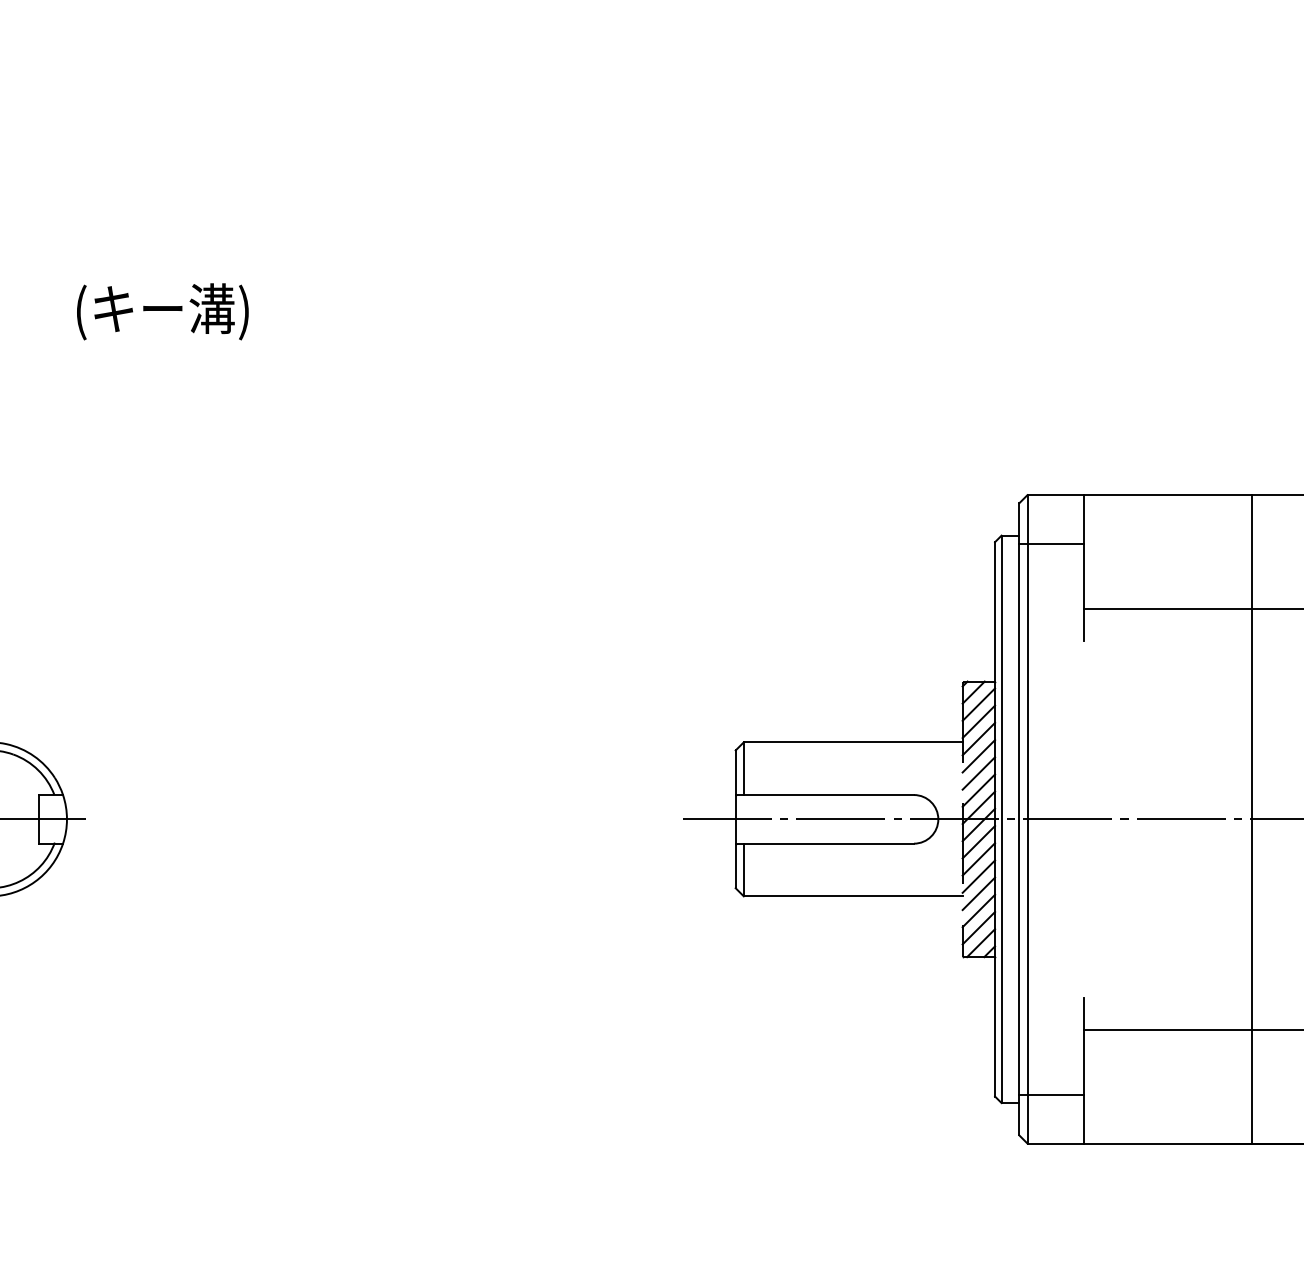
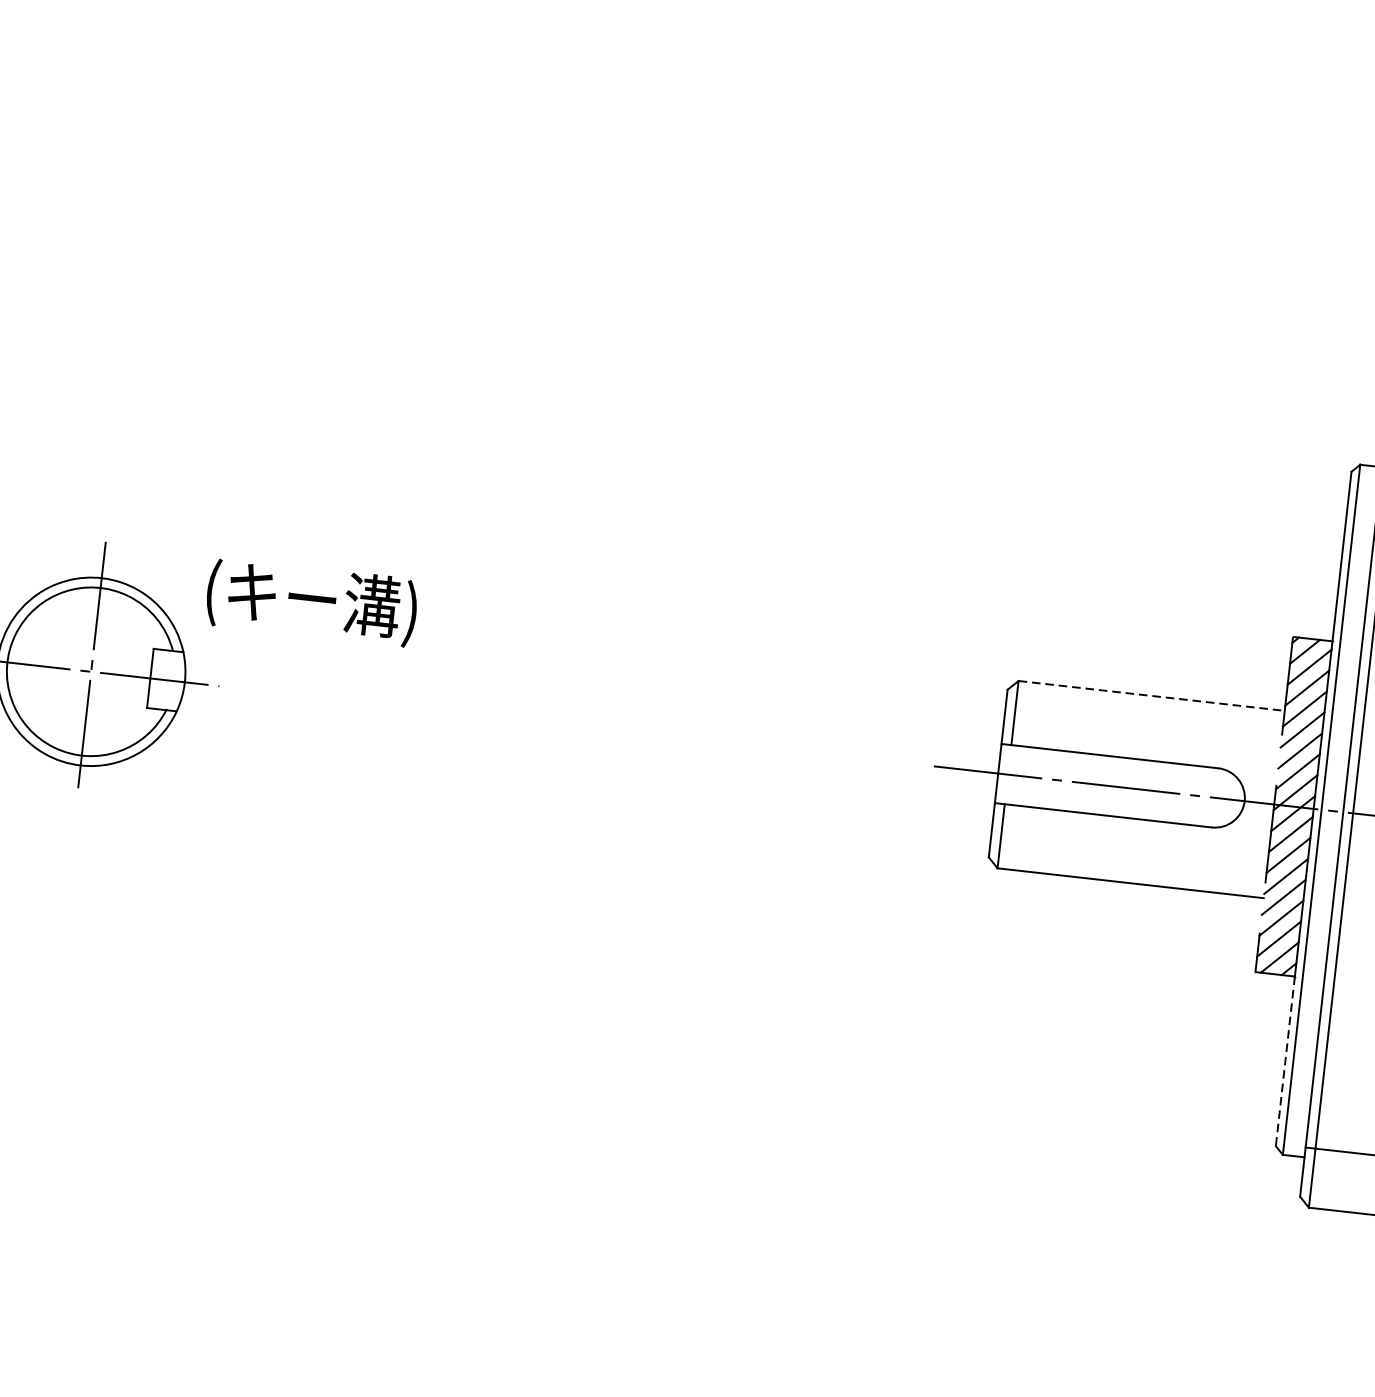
text: (162, 311) -> (311, 601), moved
line: (853, 742) -> (1151, 696), solid -> dashed
line: (995, 1026) -> (1285, 1060), solid -> dashed

